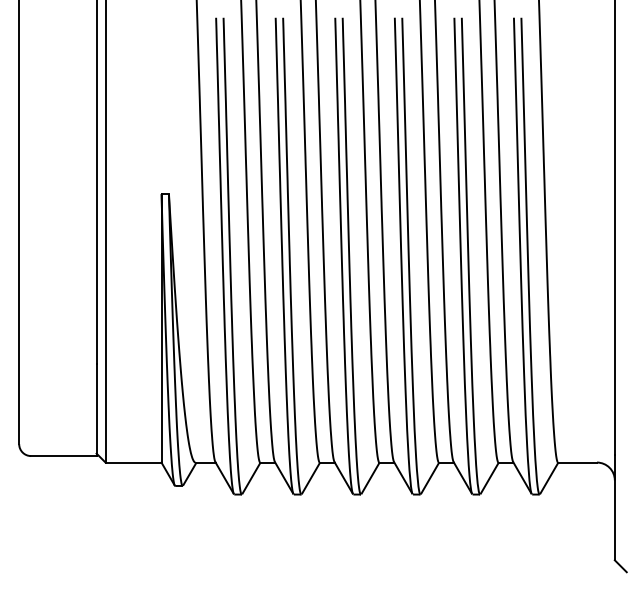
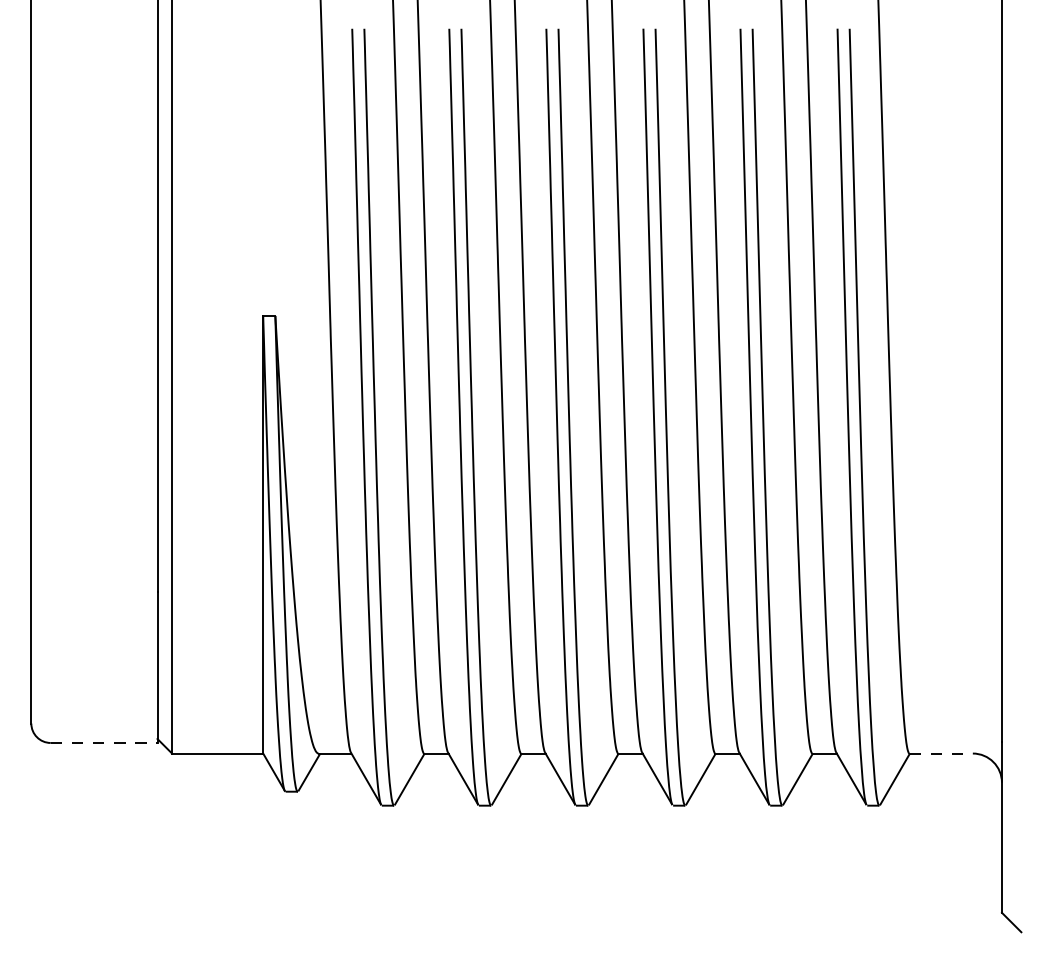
line: (63, 456) -> (103, 743), solid -> dashed
line: (578, 462) -> (942, 753), solid -> dashed

